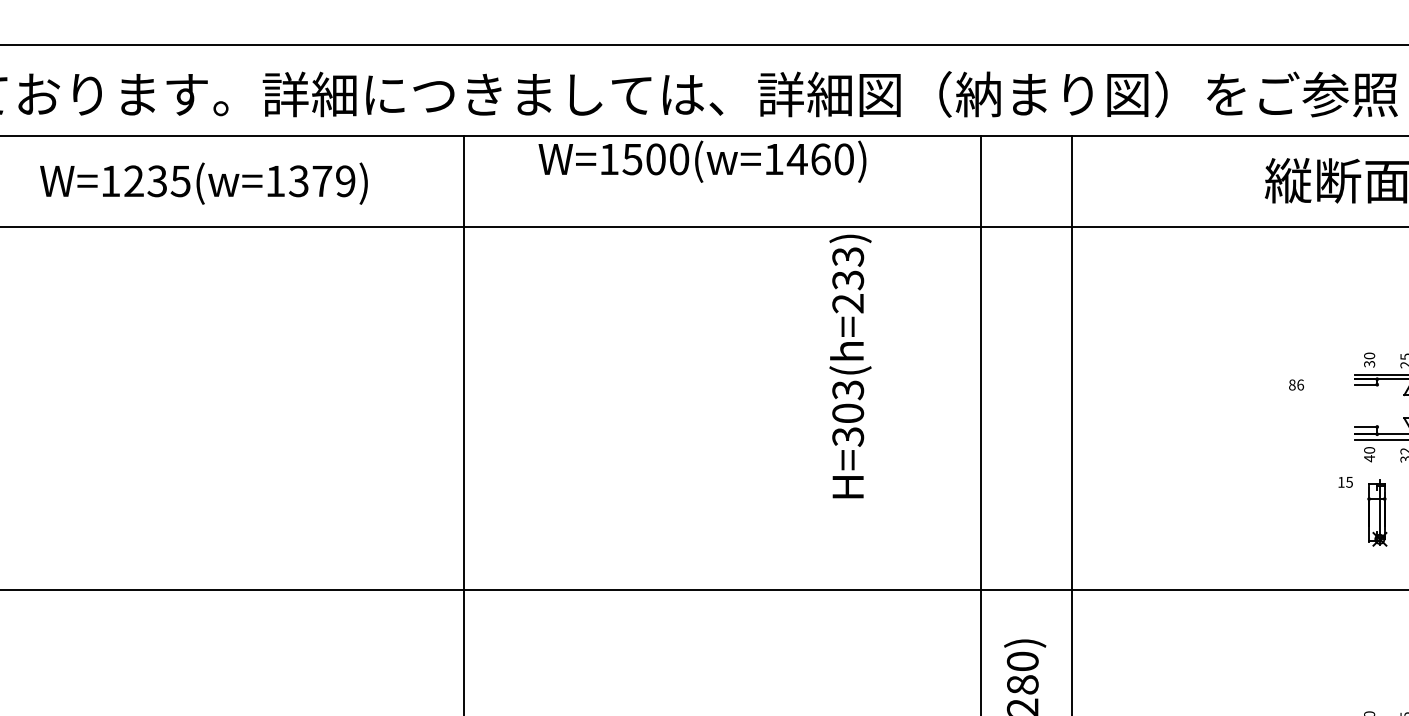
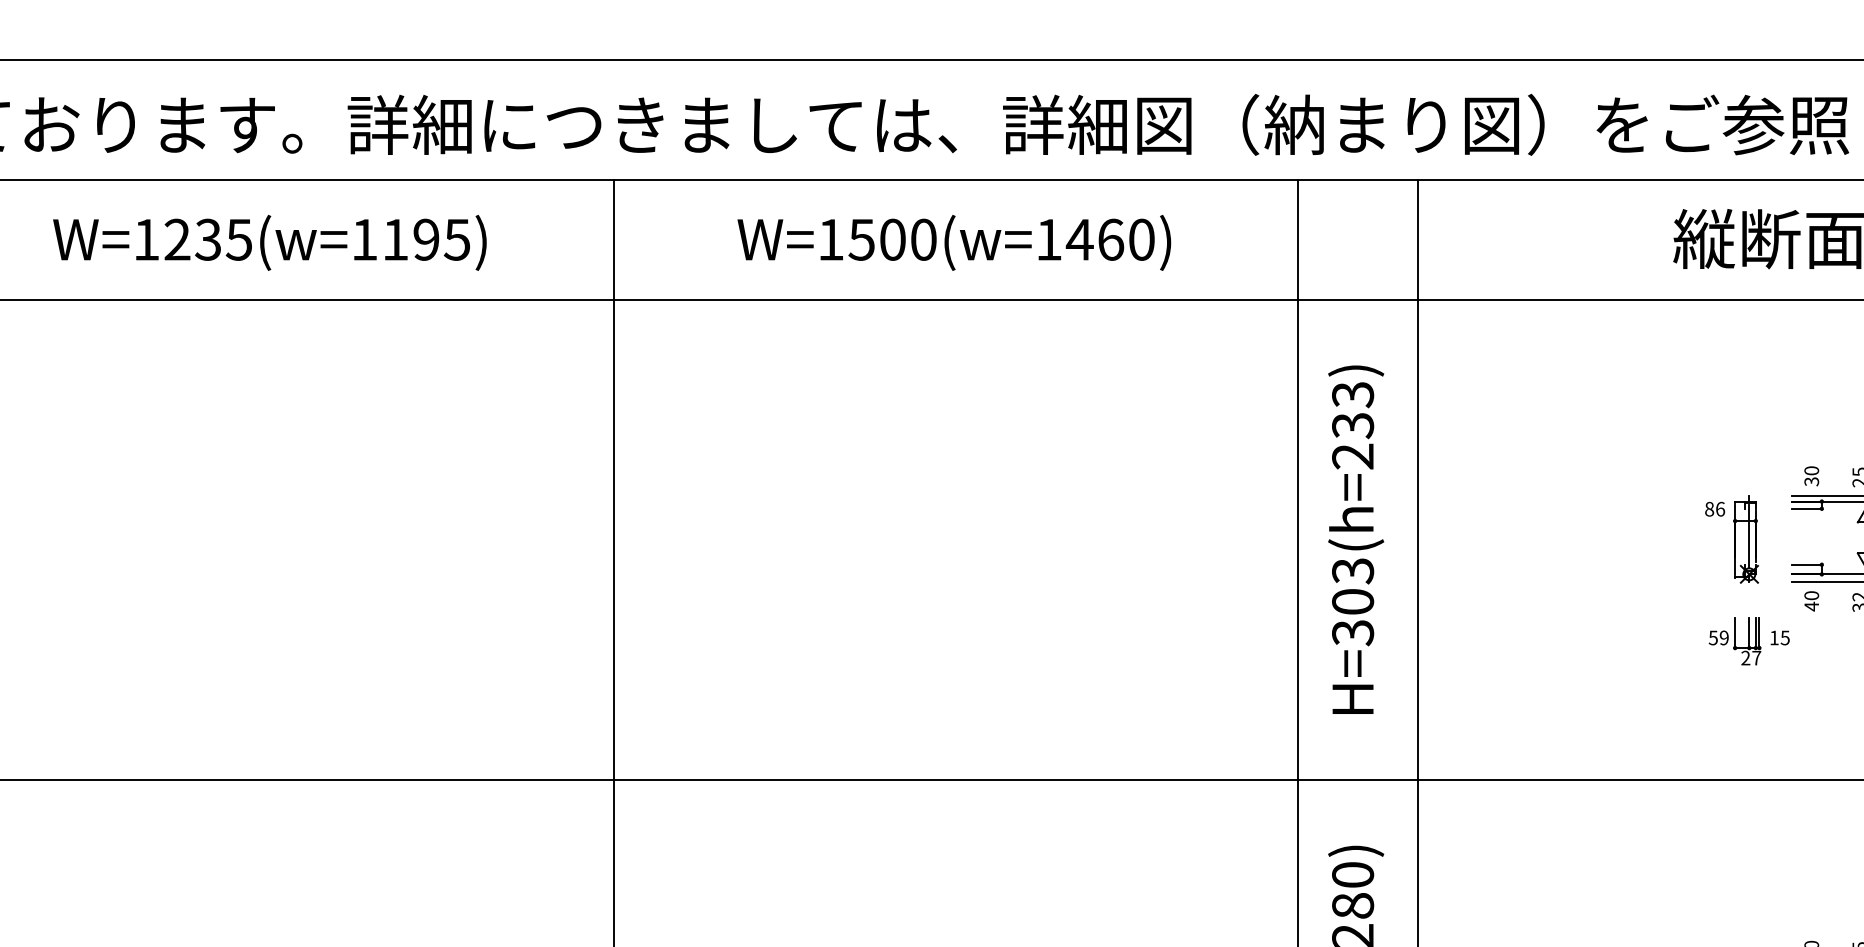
text: (702, 161) -> (954, 242), moved
text: (321, 181) -> (425, 239), W=1235(w=1379) -> W=1235(w=1195)
text: (850, 366) -> (1356, 539), moved
part: (1311, 485) -> (1734, 641), added
part: (1376, 512) -> (1745, 539), moved

